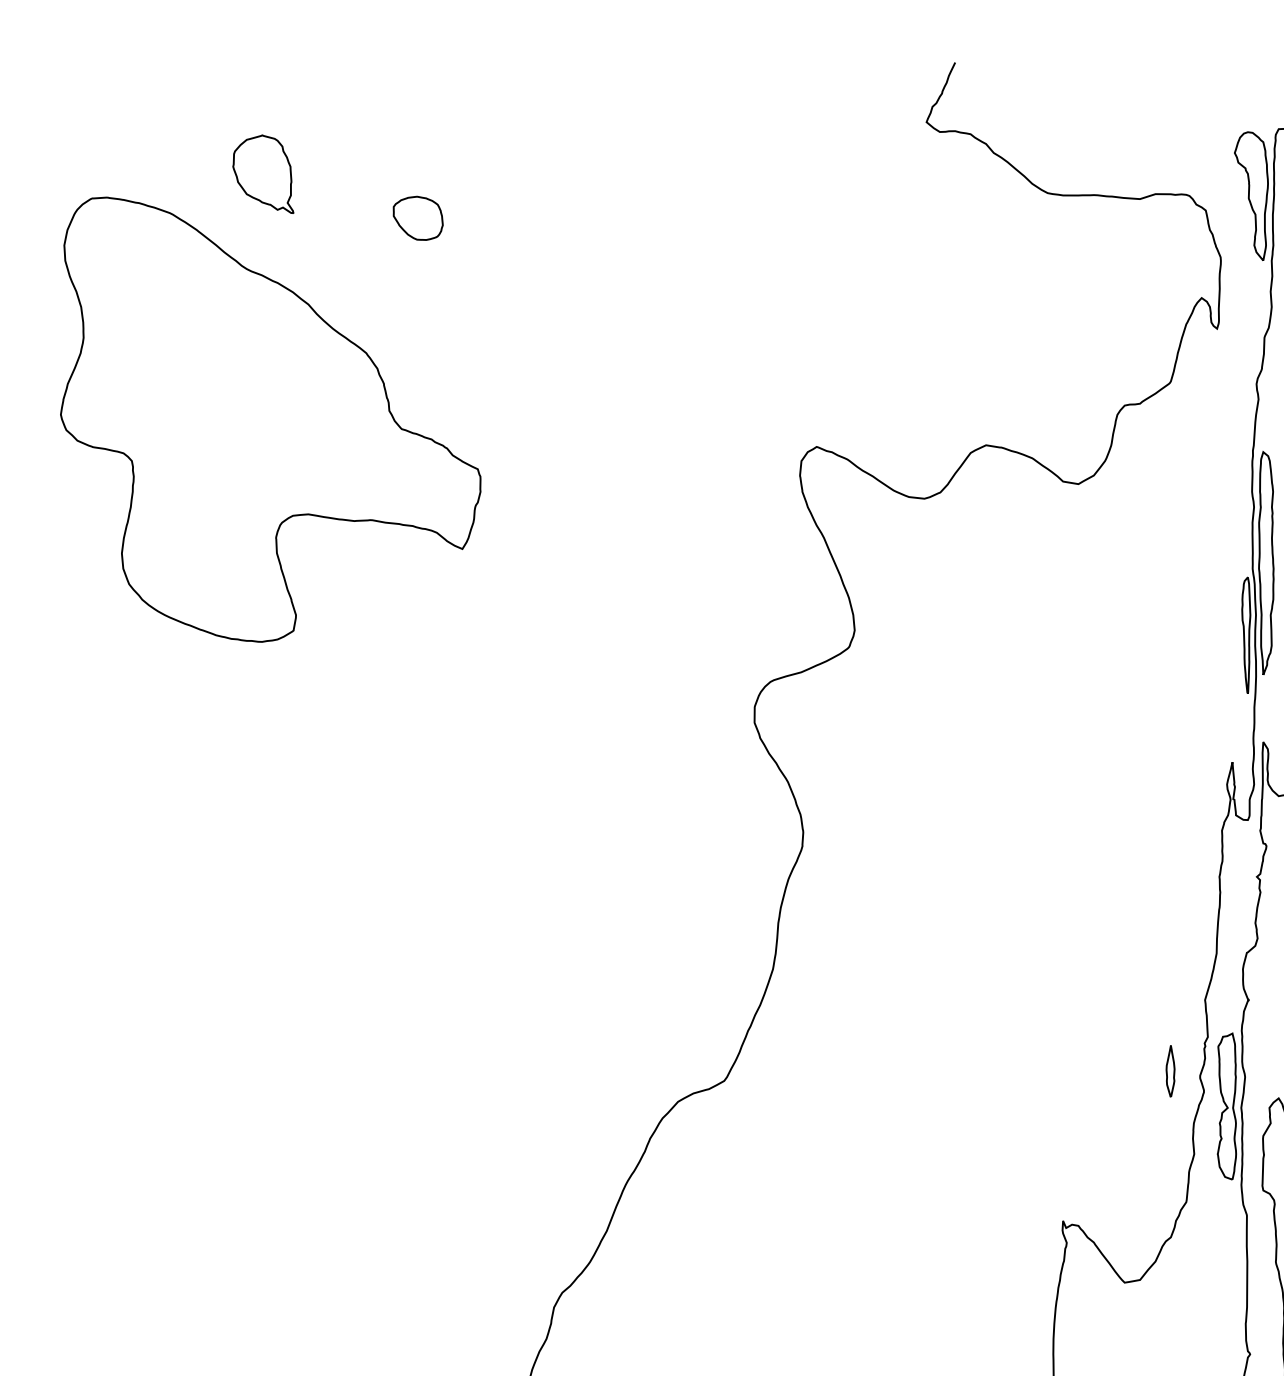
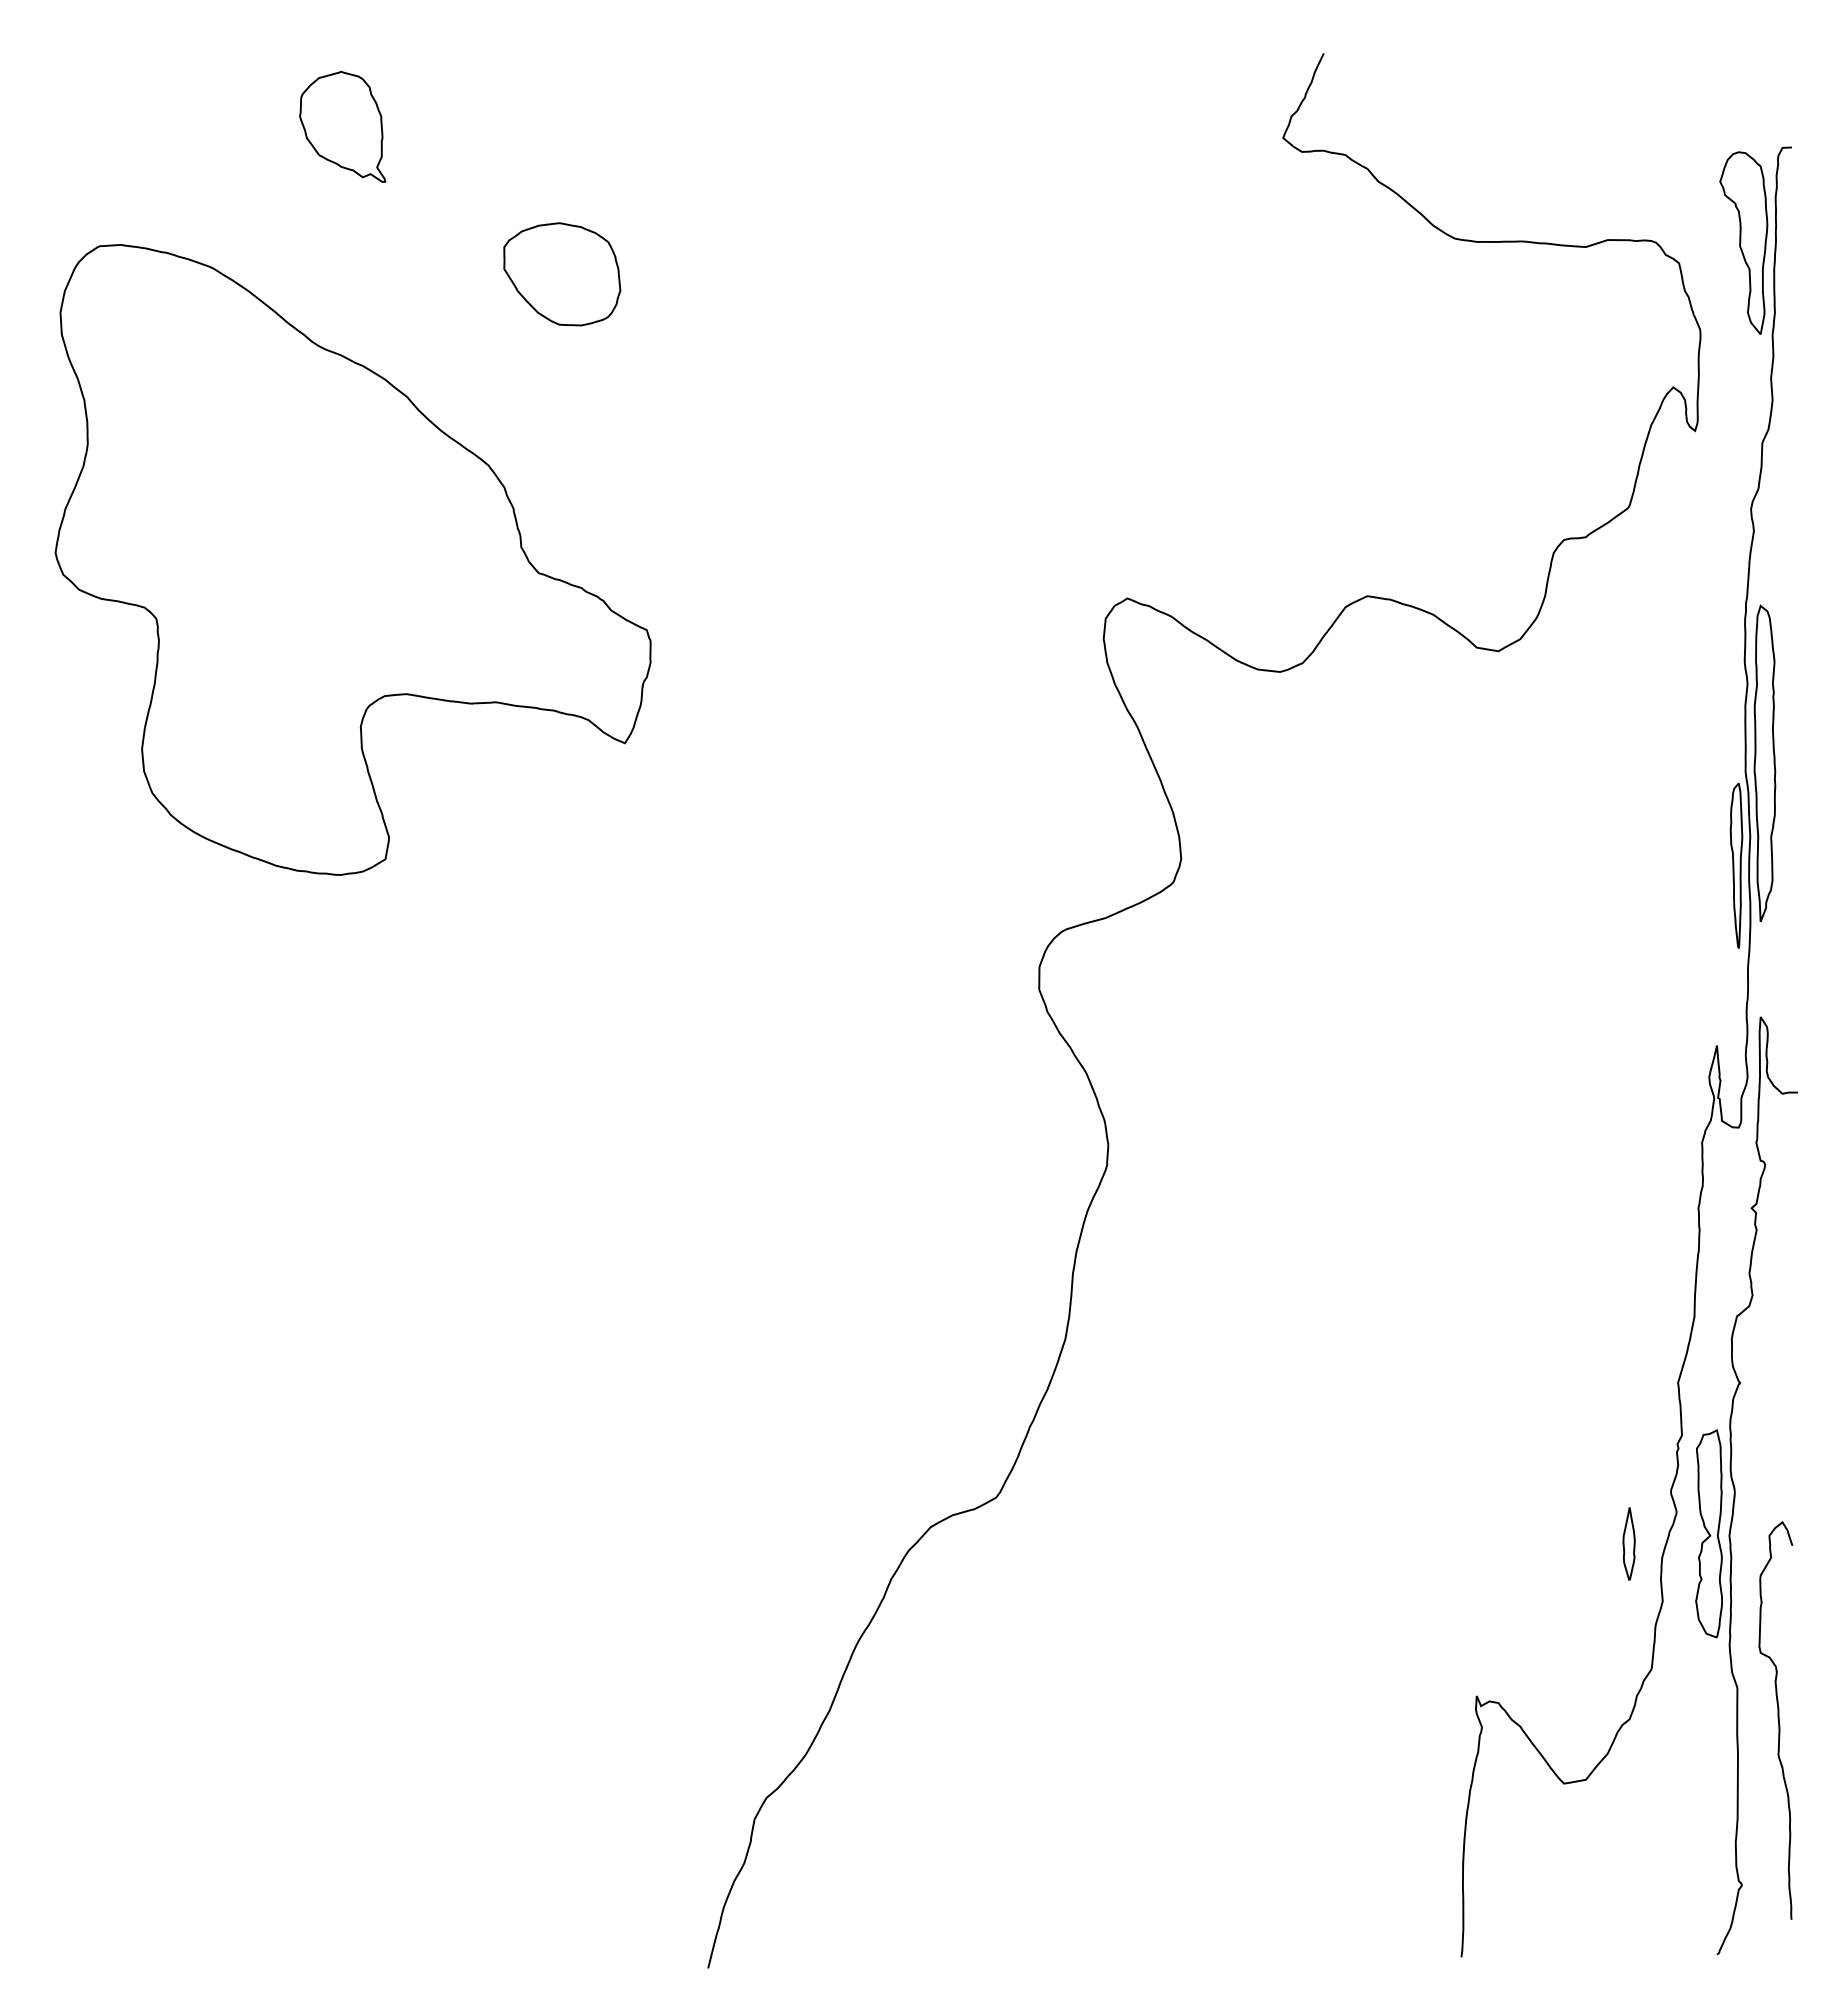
part: (263, 174) -> (342, 126), moved
part: (418, 218) -> (562, 274), size x1.67
part: (1170, 1071) -> (1628, 1543), moved

